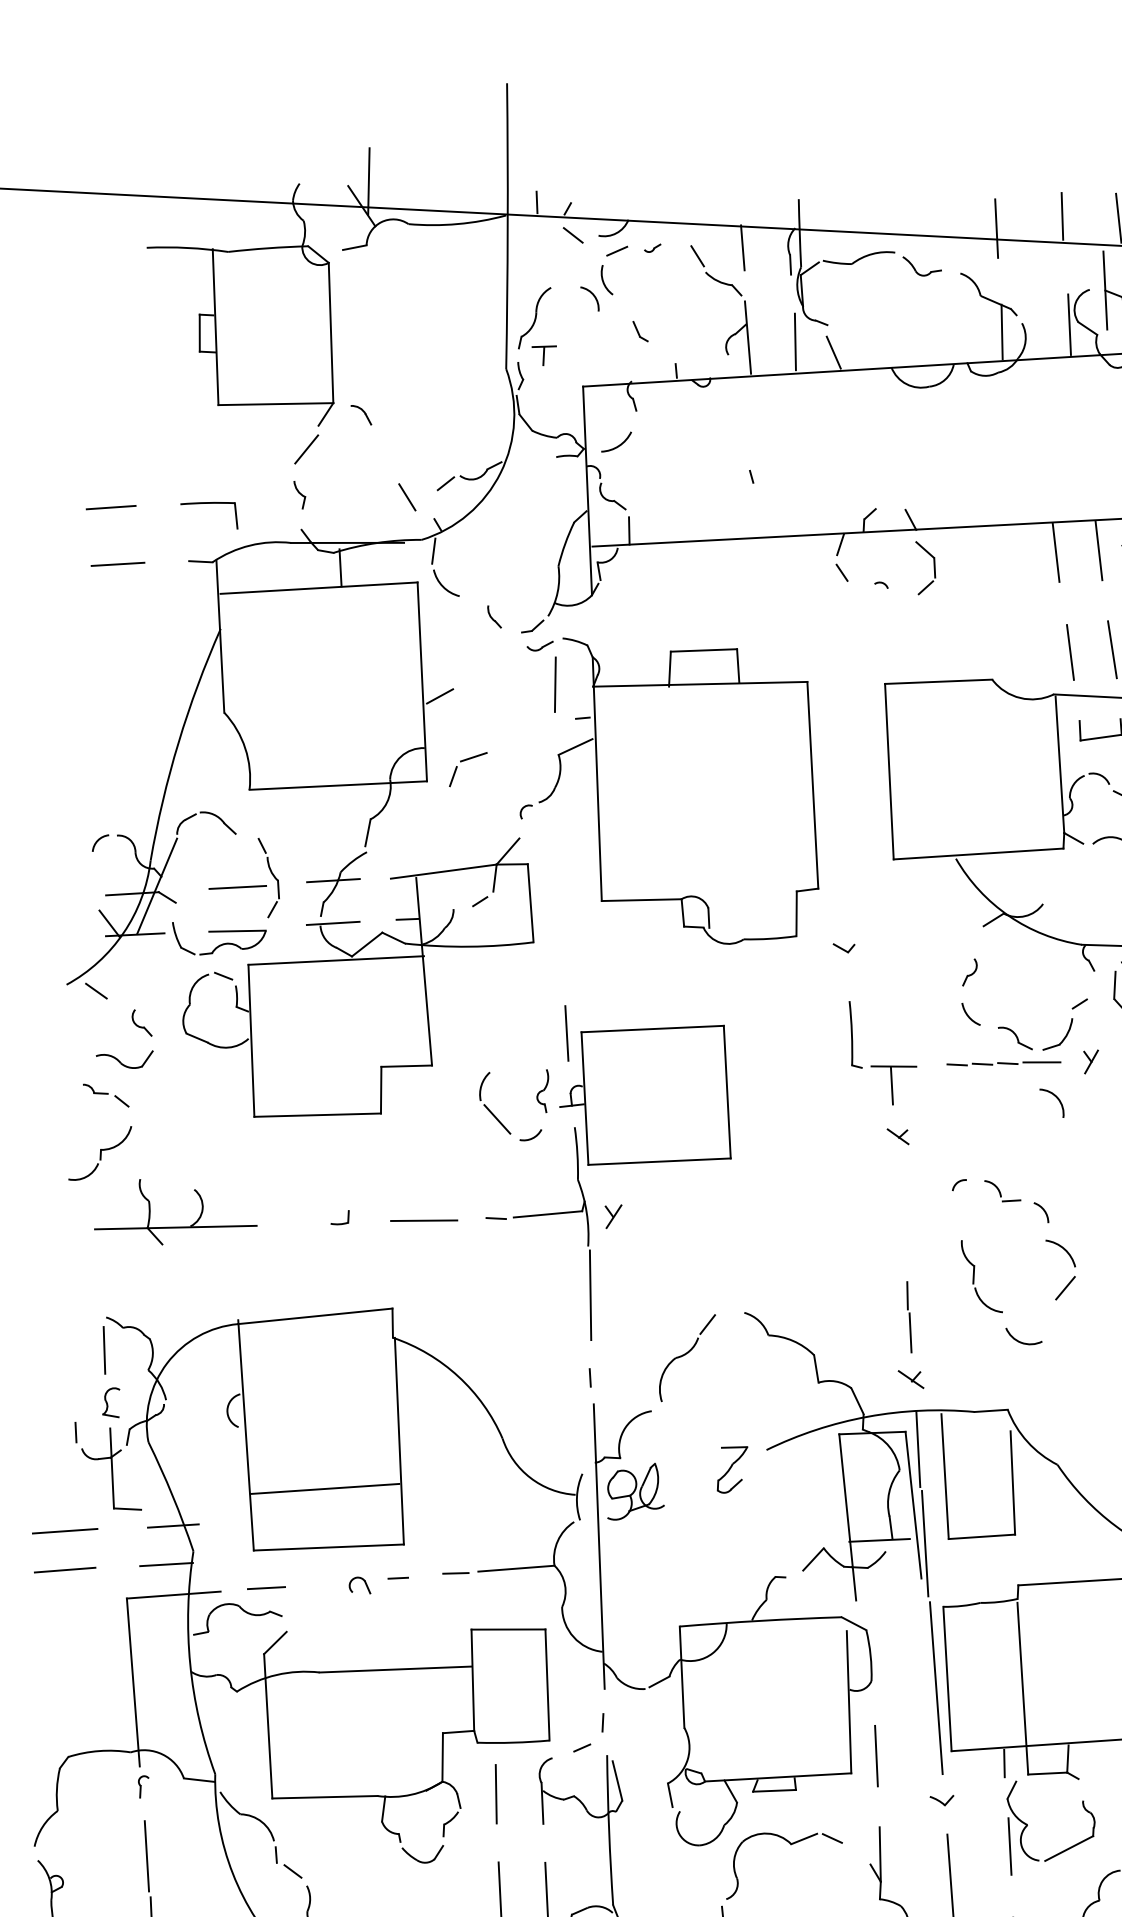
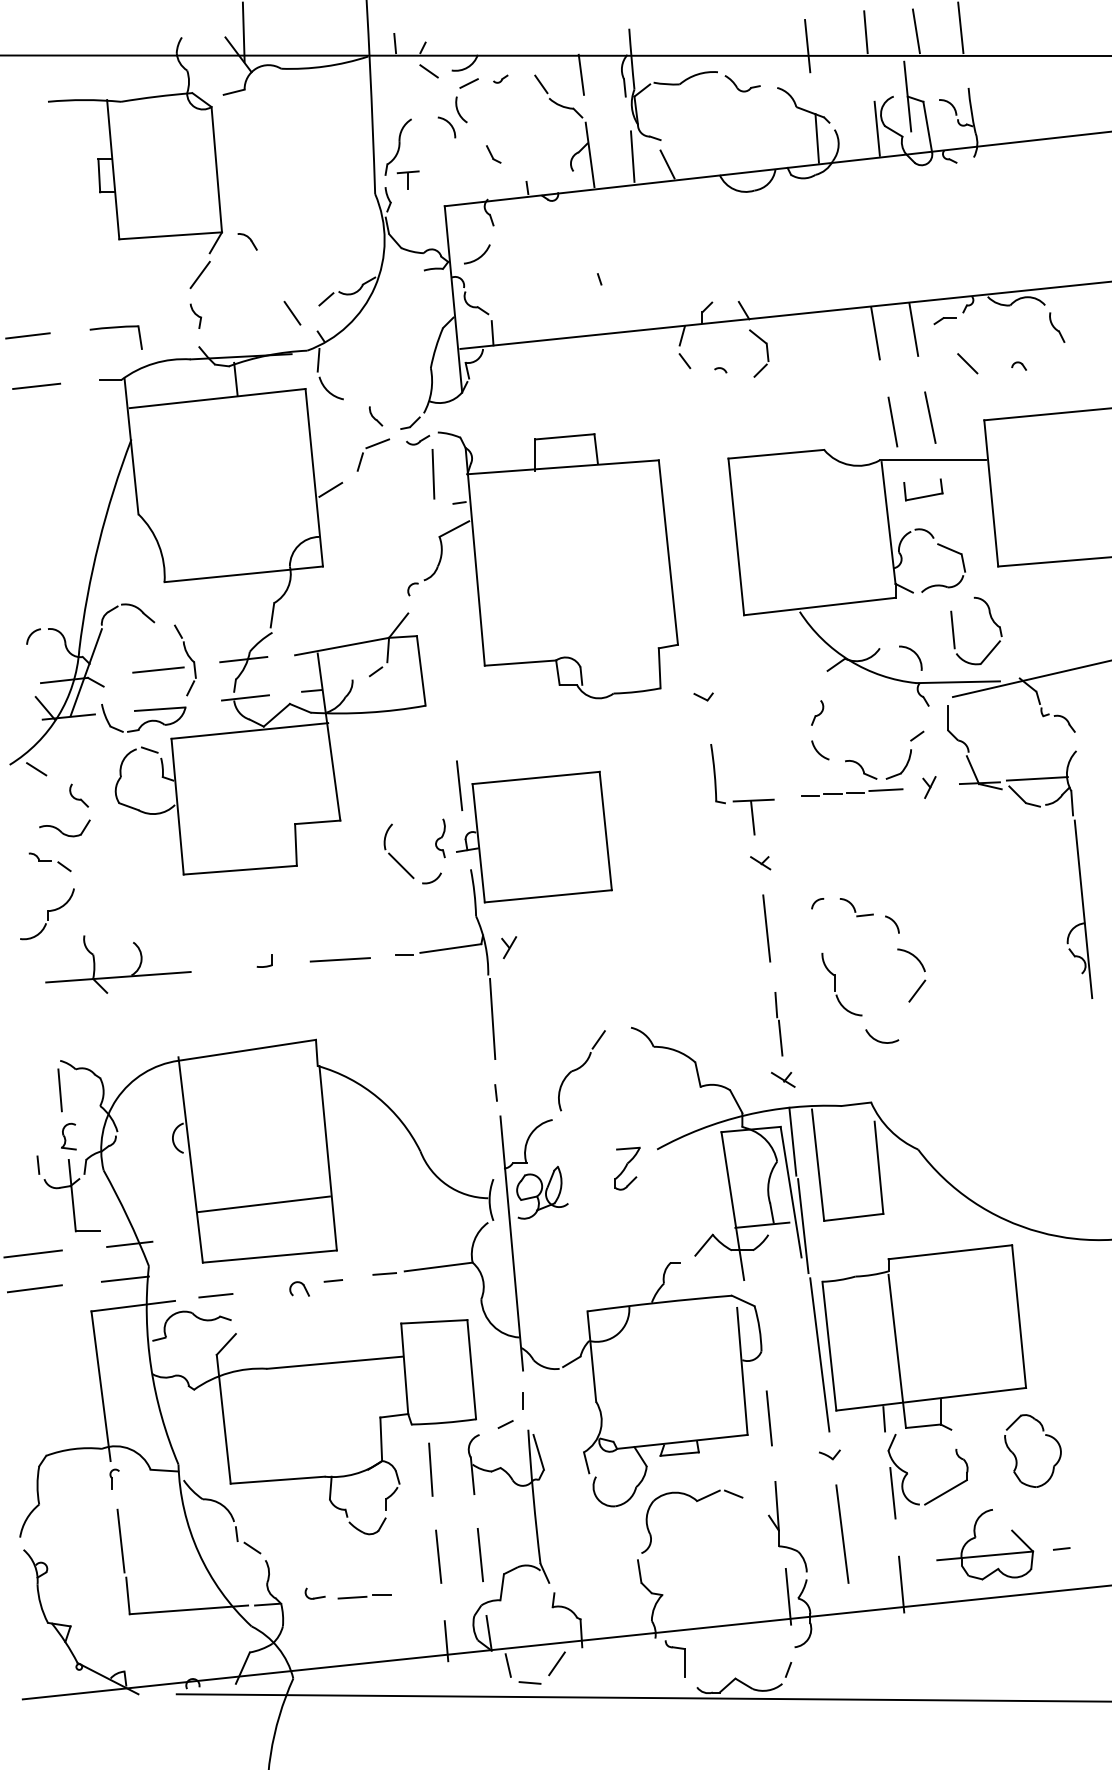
part: (466, 760) -> (371, 447), moved
arc: (1056, 1098) -> (914, 653), moved
line: (900, 1209) -> (766, 928), added

